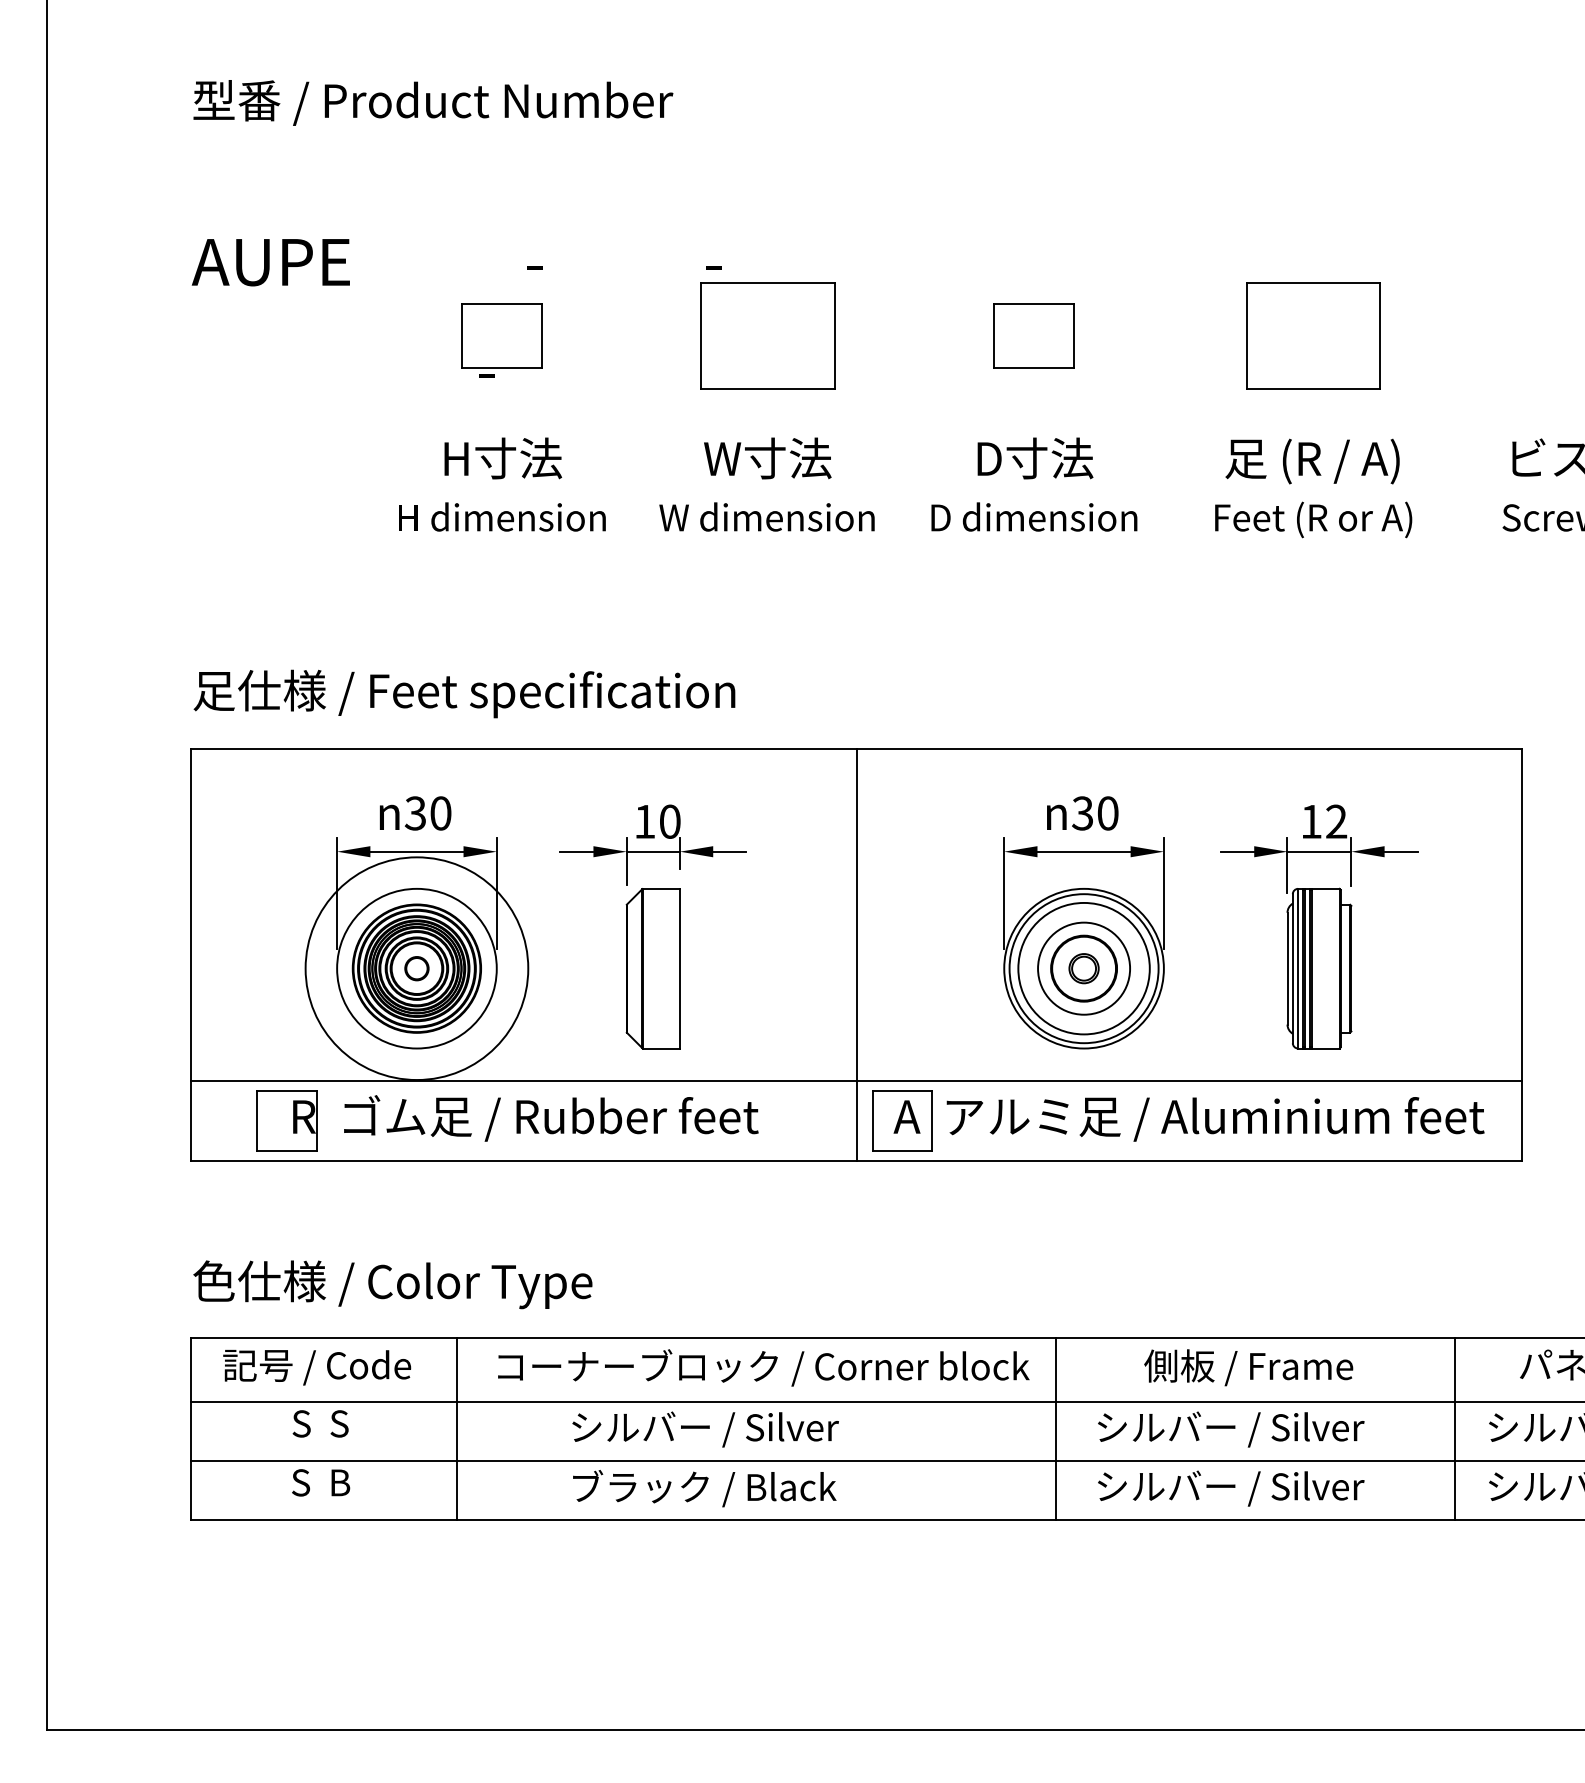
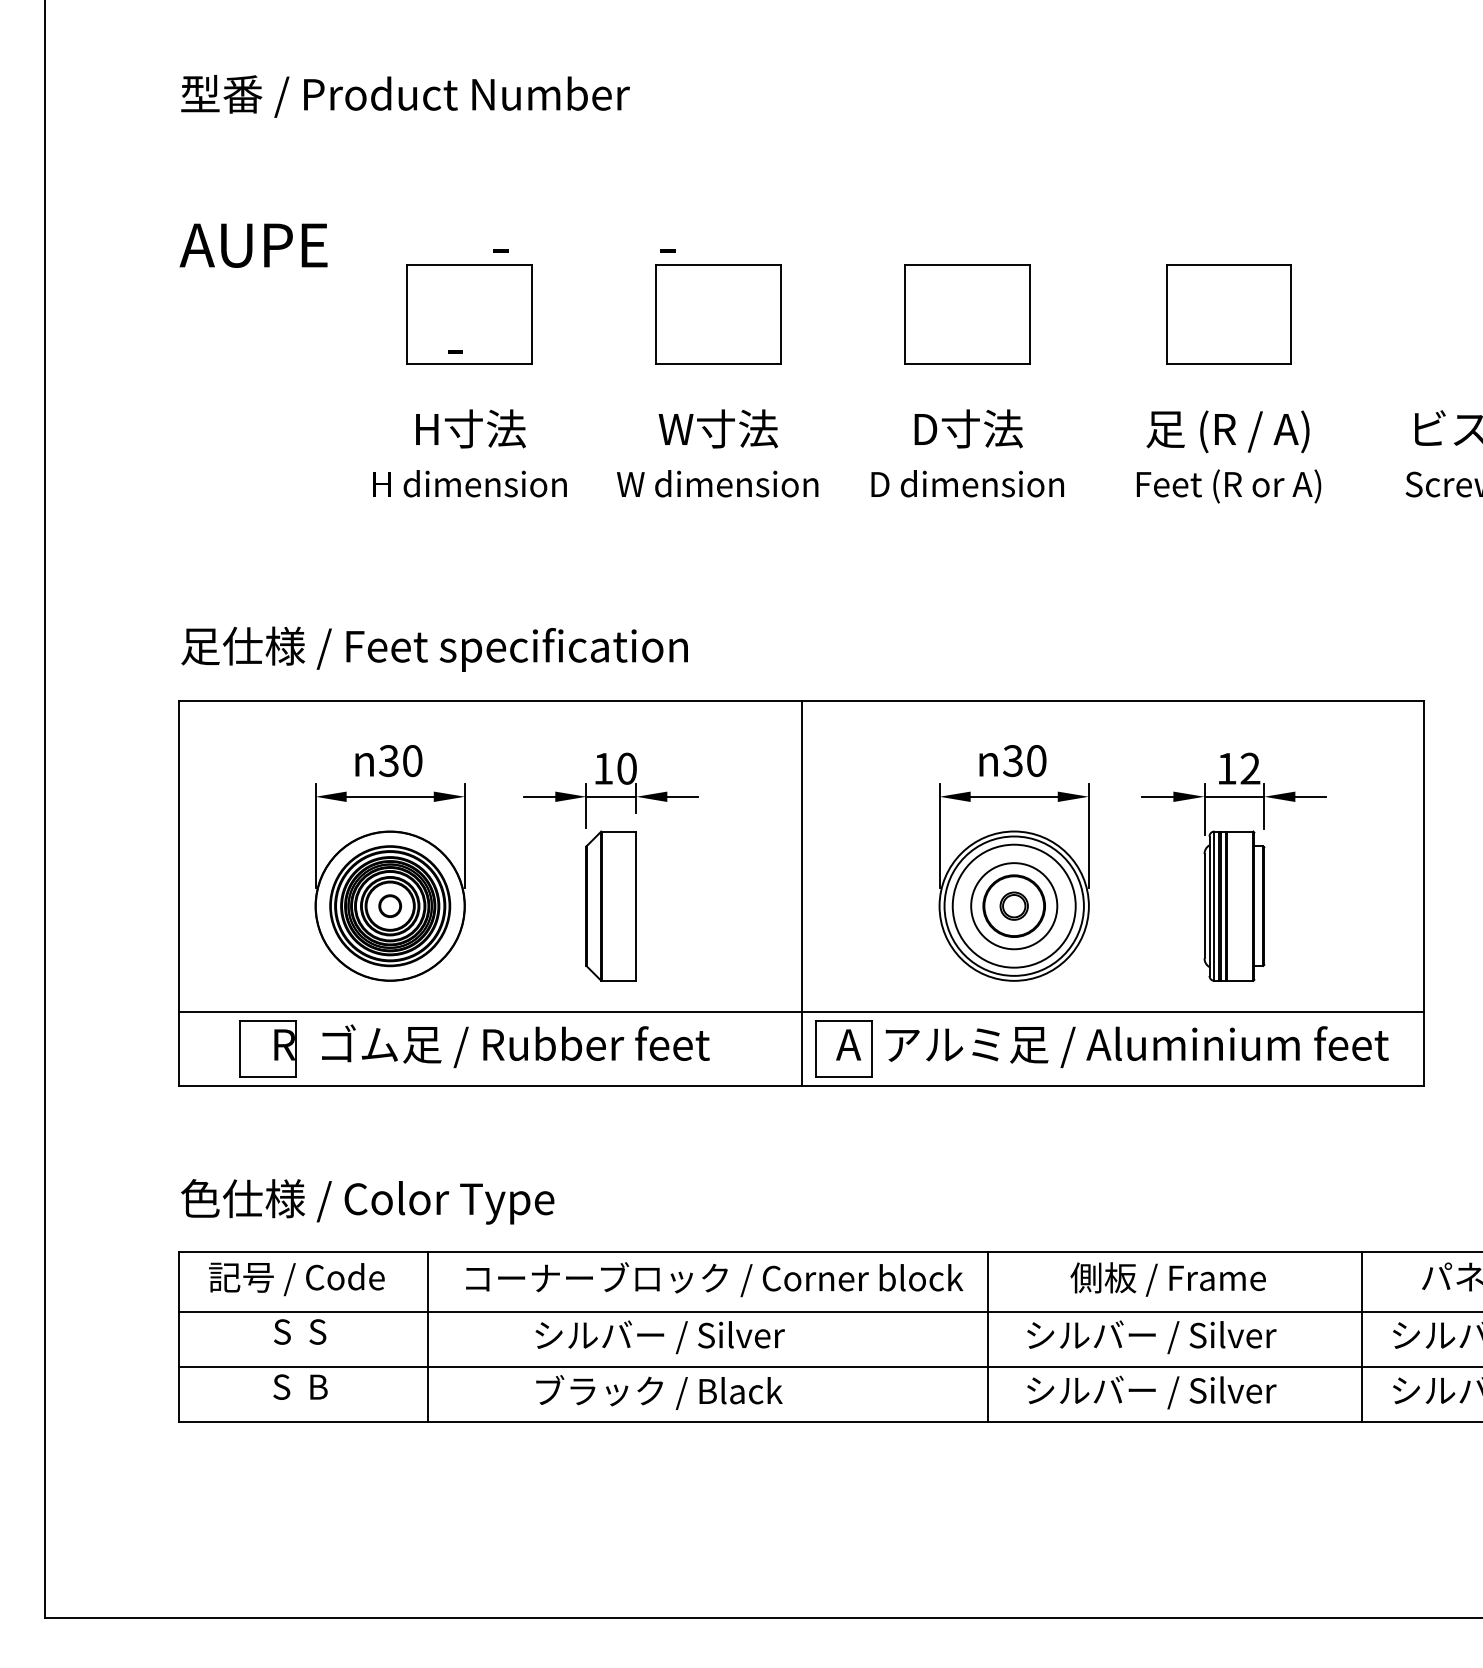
part: (501, 335) -> (469, 313), size x1.67
part: (1034, 335) -> (967, 313), size x1.67
circle: (416, 968) -> (389, 906), size x0.71

